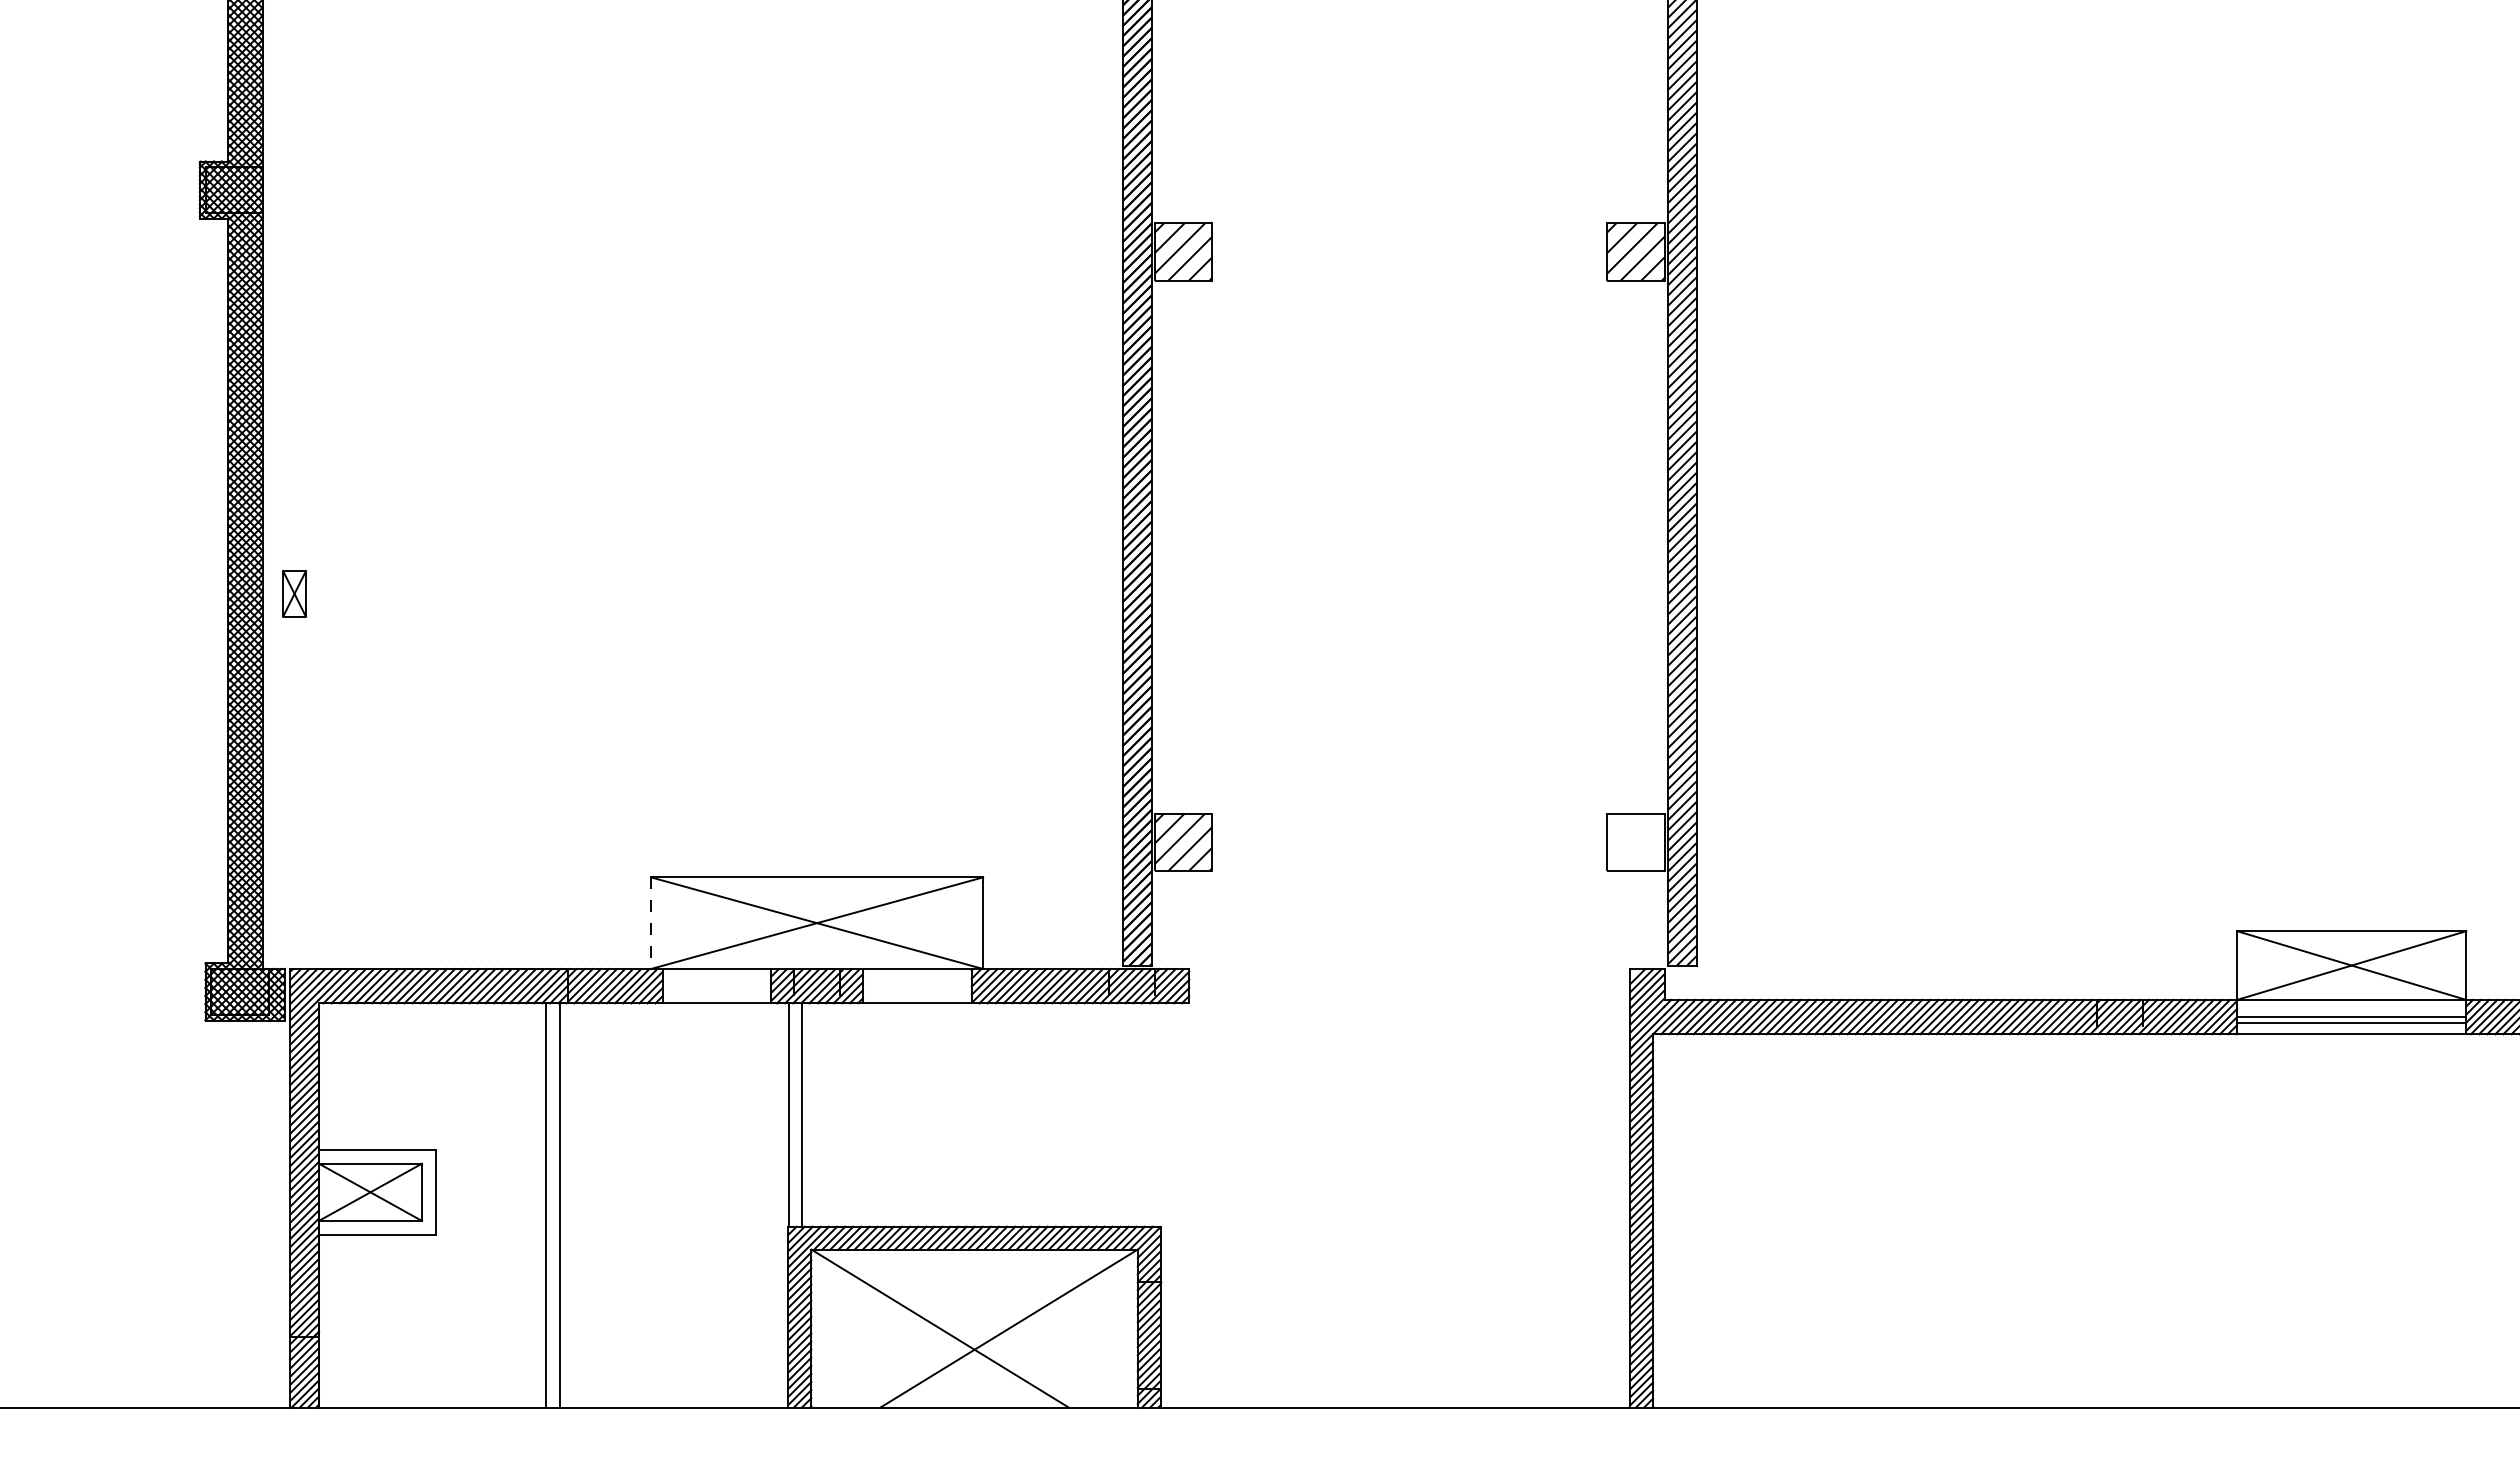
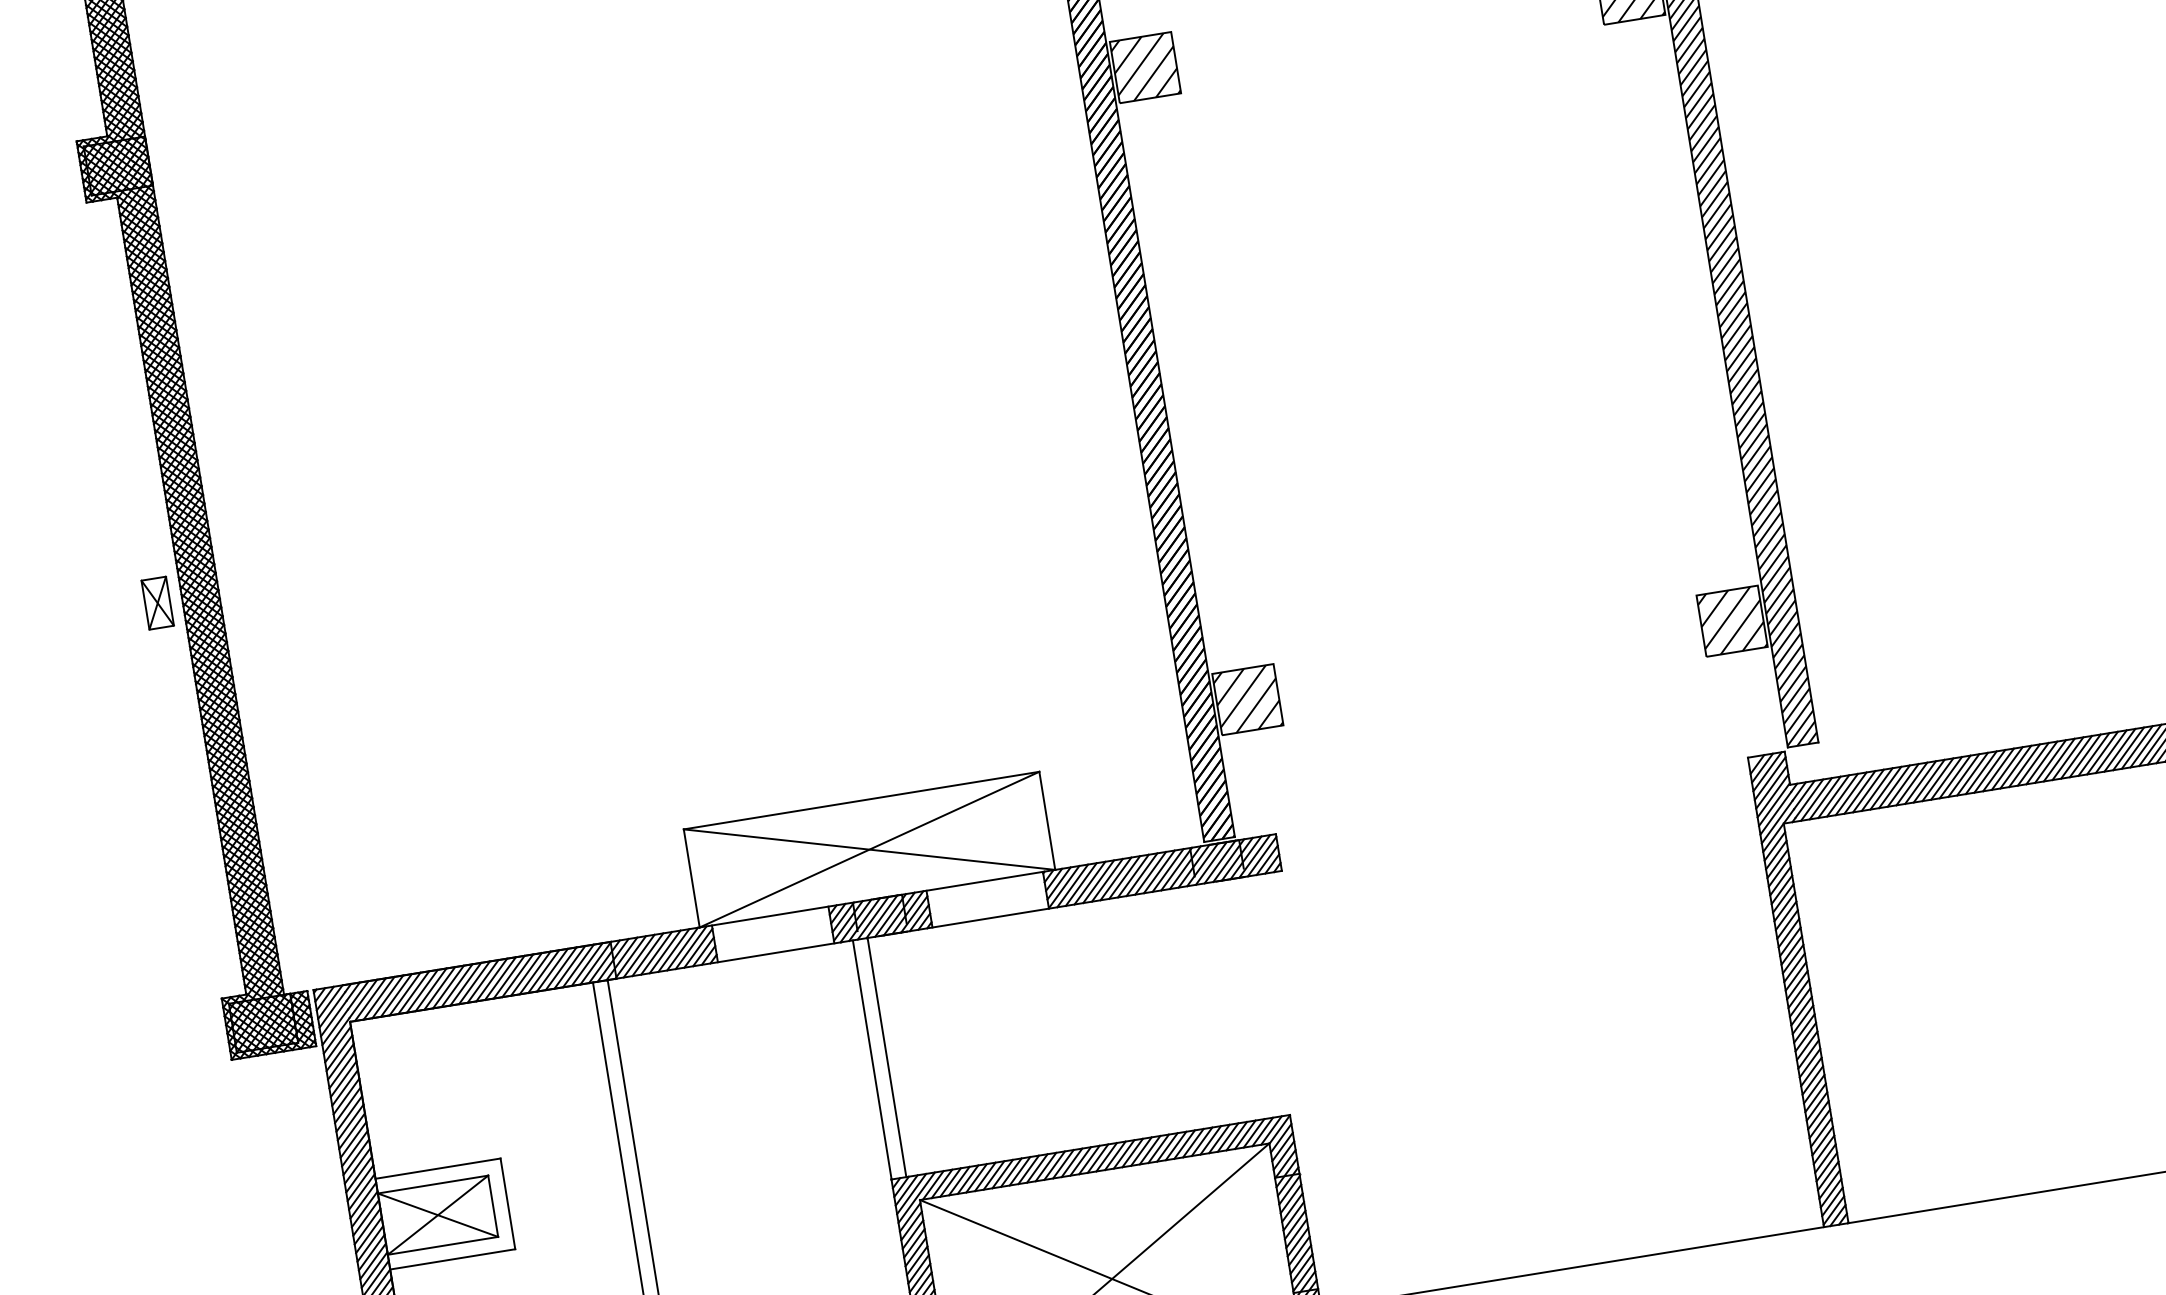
part: (294, 593) -> (157, 602), moved
hatch: (1635, 842) -> (1731, 621), added
line: (651, 923) -> (692, 878), dashed -> solid

